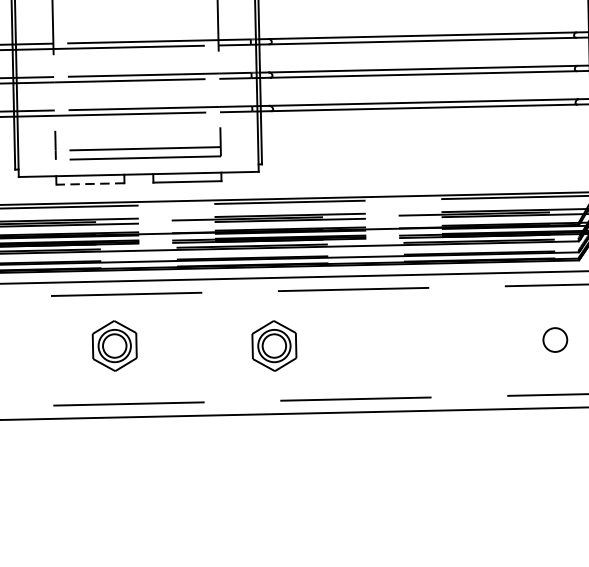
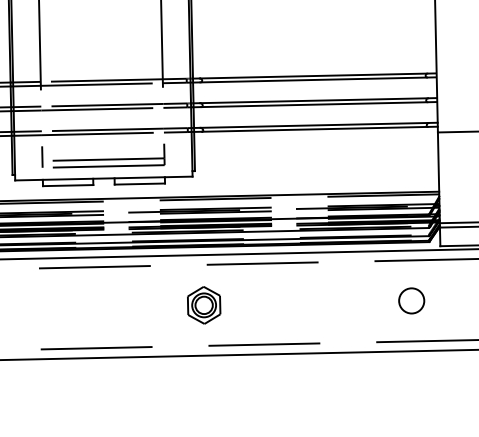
line: (89, 183) -> (67, 185), dashed -> solid
circle: (554, 339) -> (411, 300), size x1.43
part: (115, 346) -> (86, 305), removed

